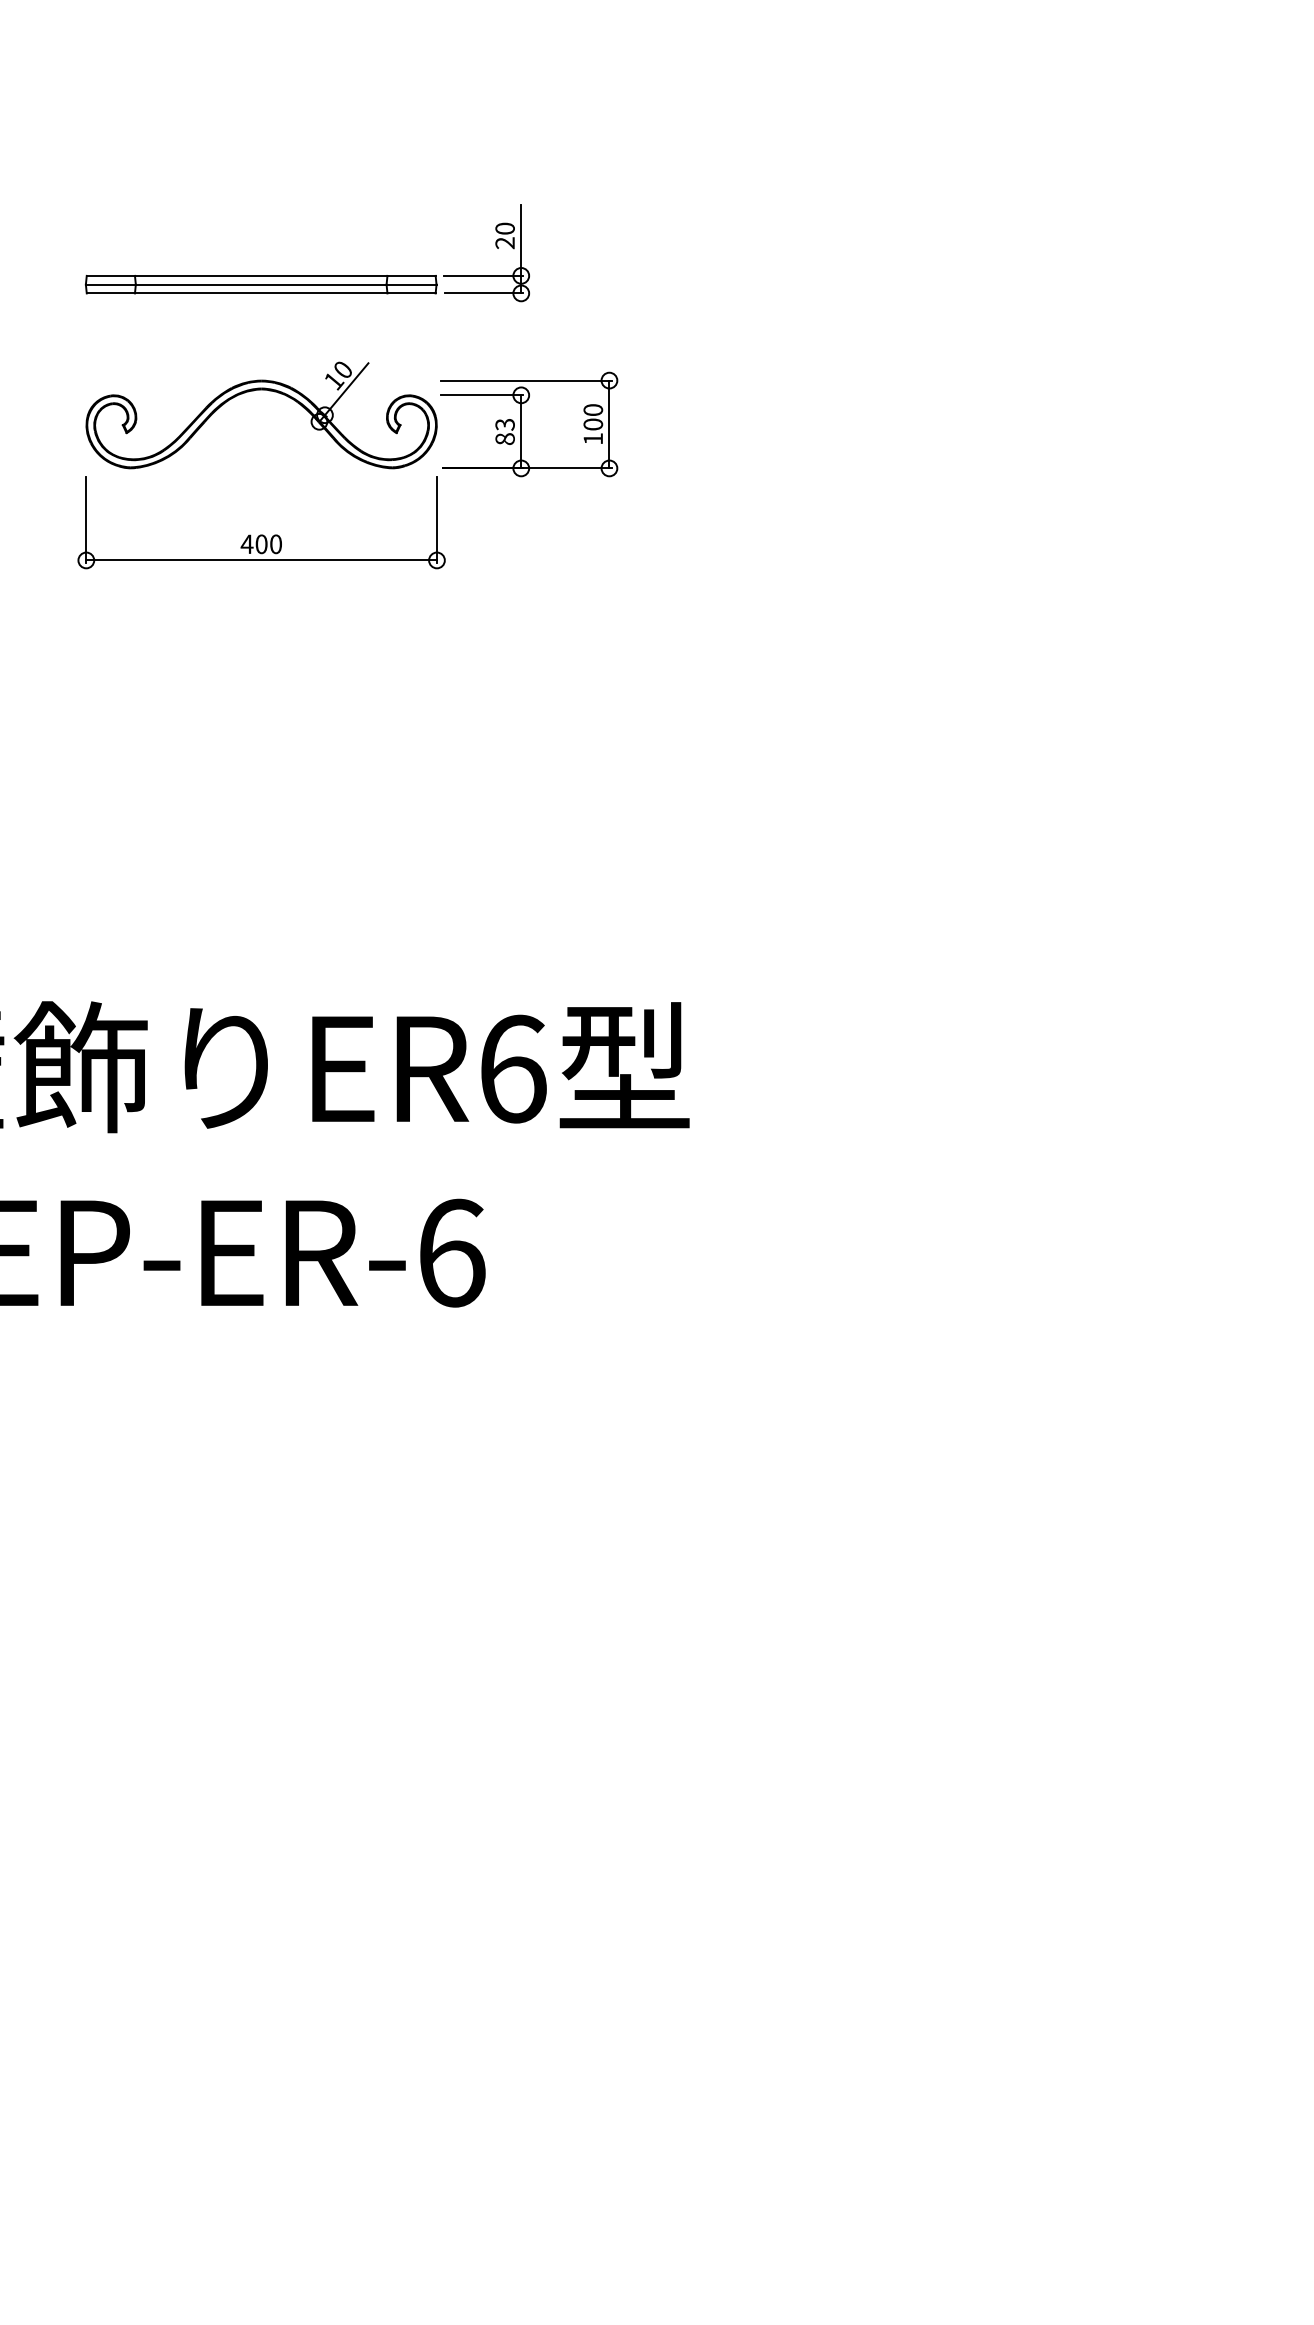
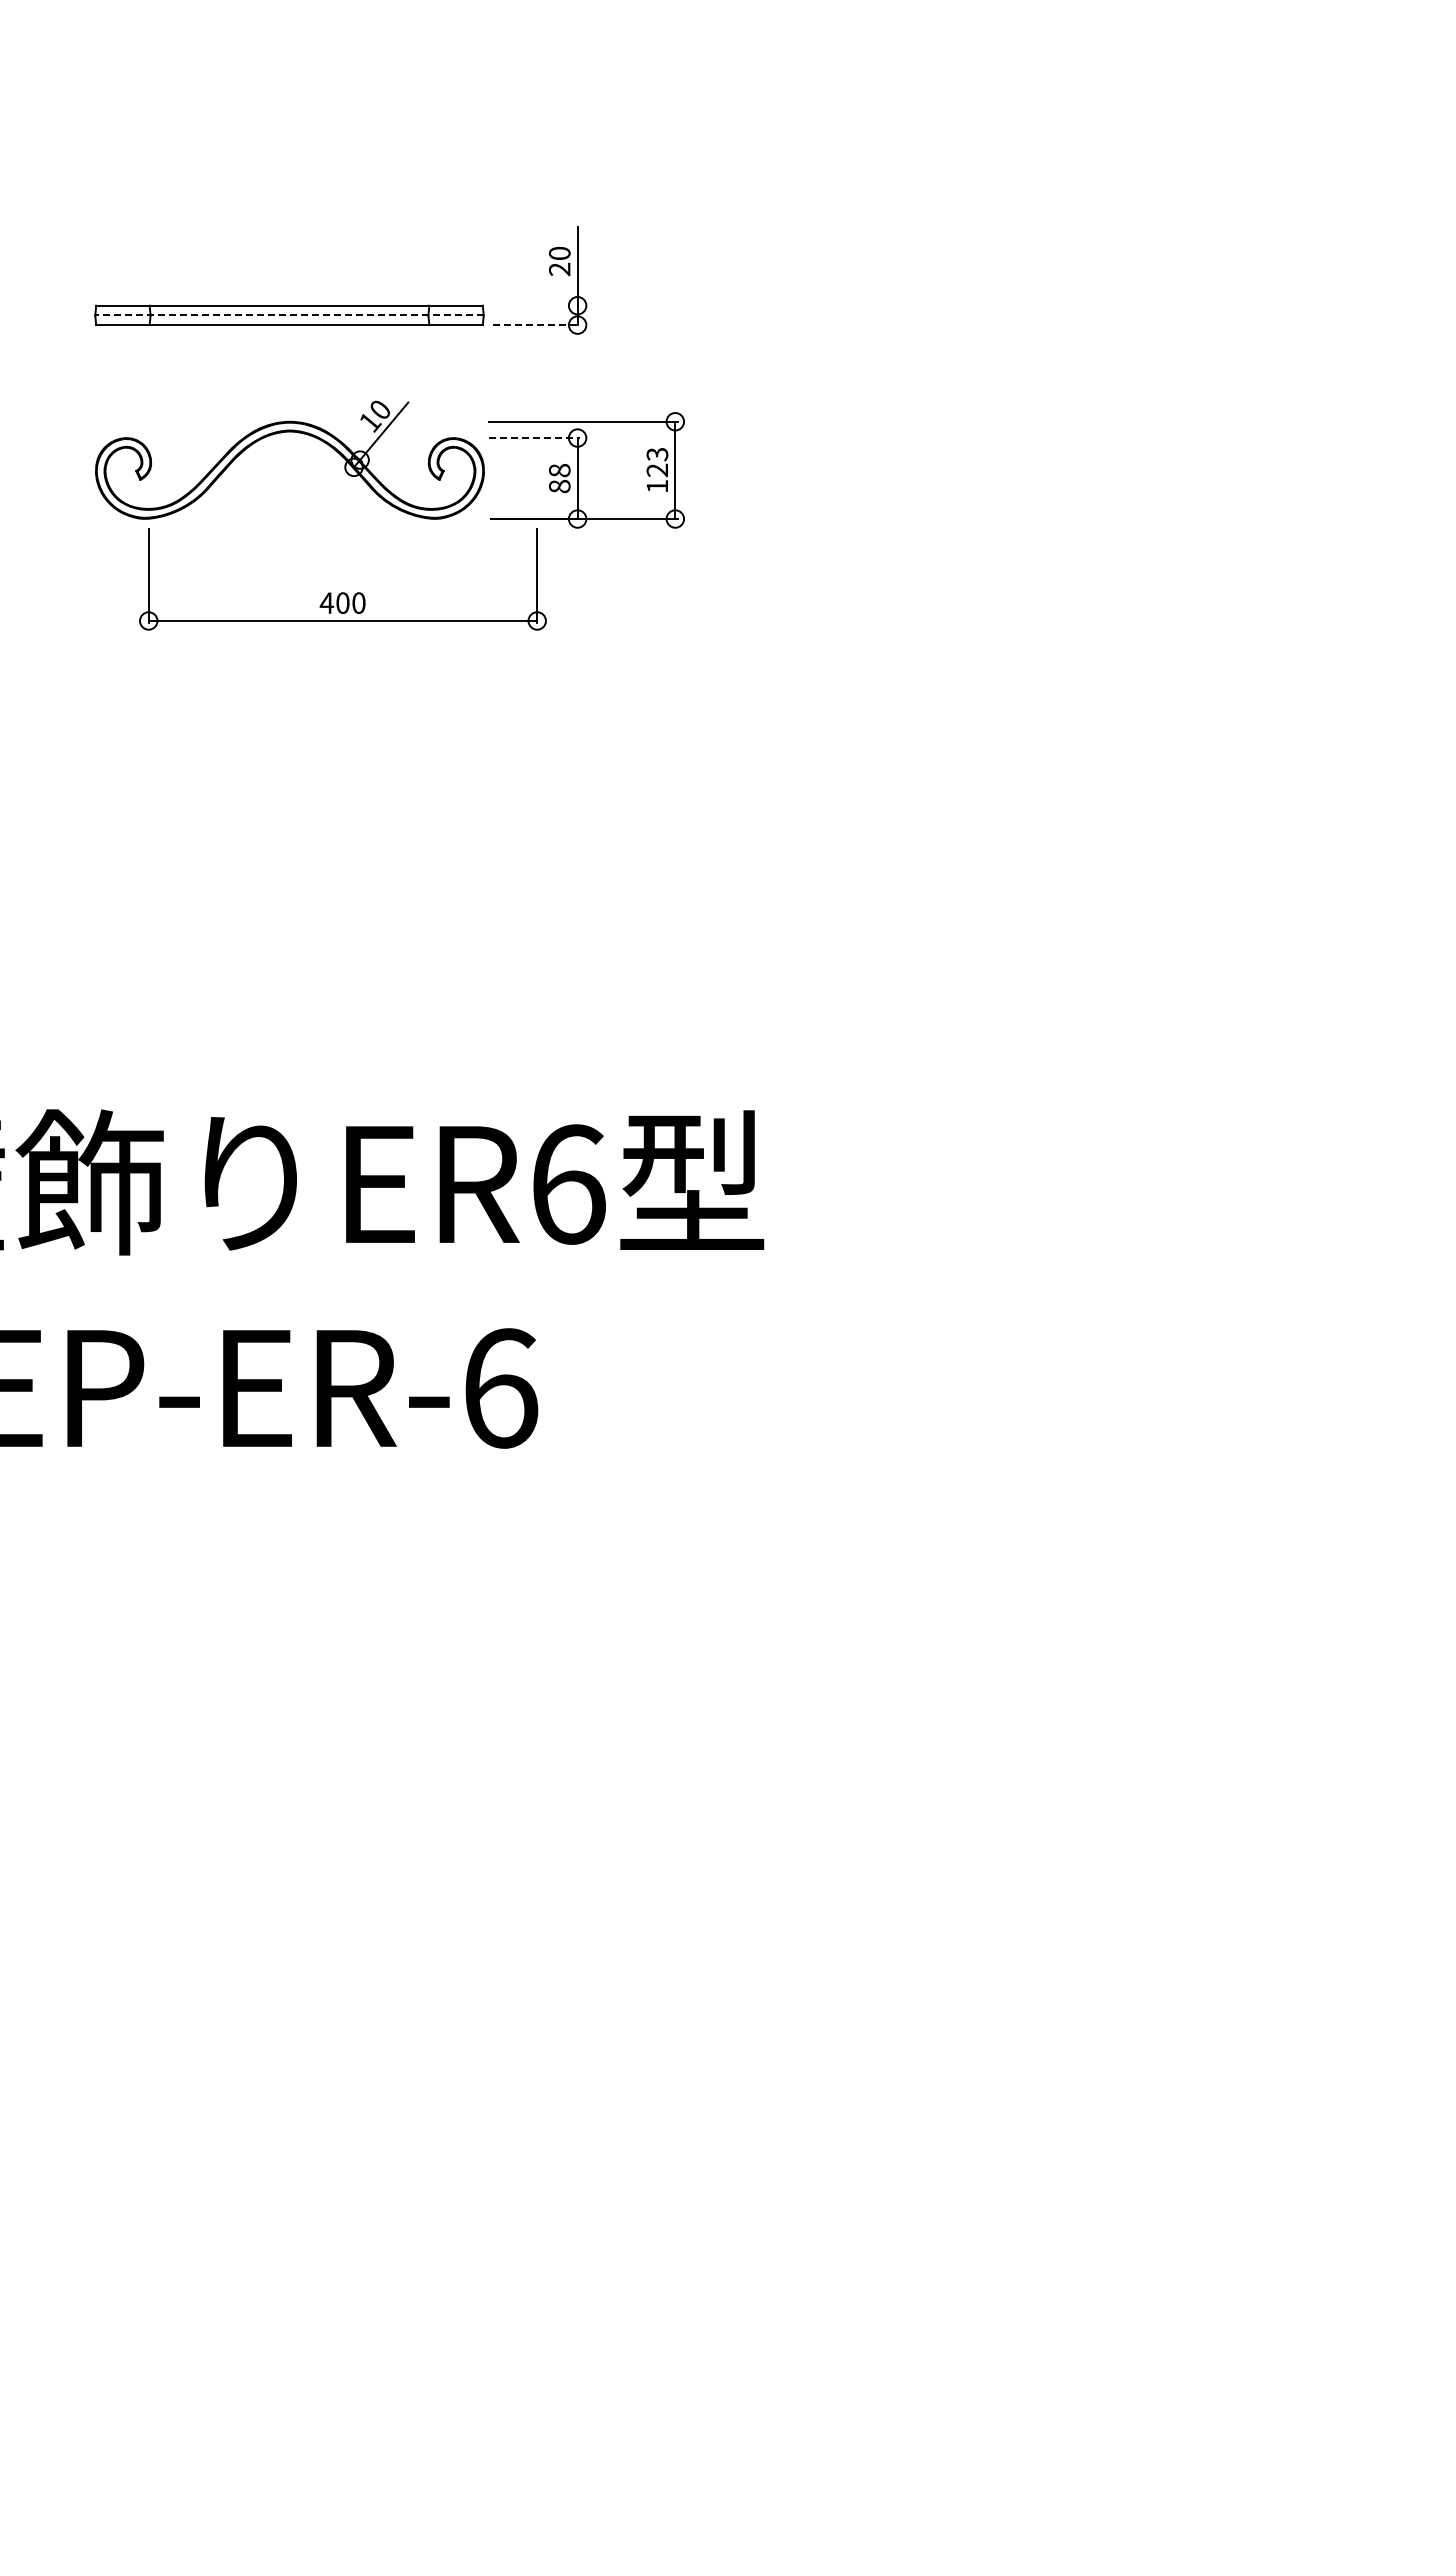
line: (484, 275) -> (536, 305), removed
line: (261, 284) -> (289, 315), solid -> dashed
line: (484, 293) -> (536, 325), solid -> dashed
line: (483, 395) -> (535, 438), solid -> dashed
text: (593, 417) -> (657, 462), 100 -> 123
text: (504, 424) -> (559, 470), 83 -> 88
part: (261, 534) -> (342, 592), moved

